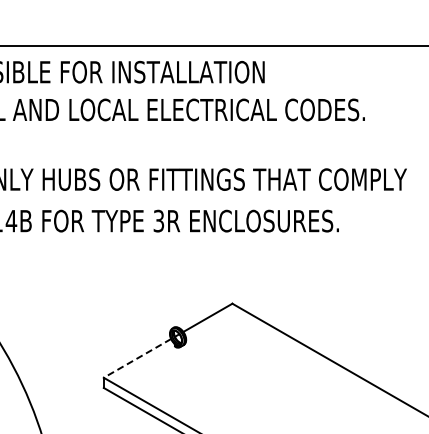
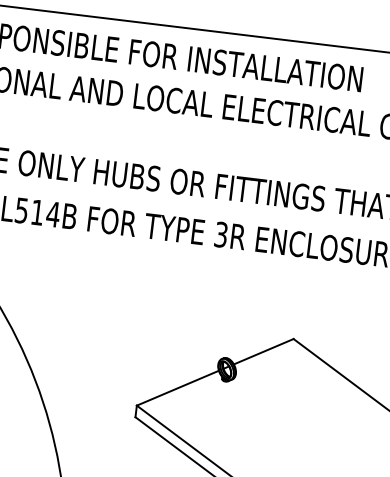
line: (137, 358) -> (177, 388), dashed -> solid

